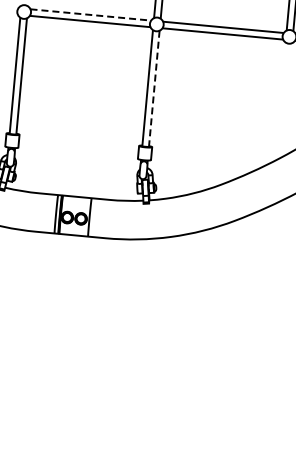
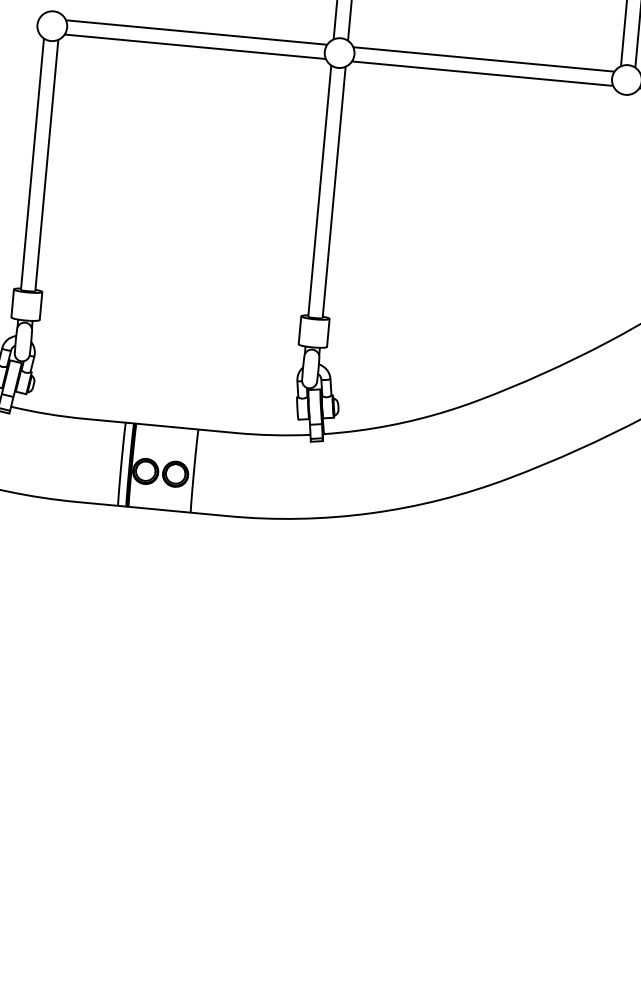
line: (90, 14) -> (195, 31), dashed -> solid
line: (154, 89) -> (334, 194), dashed -> solid

